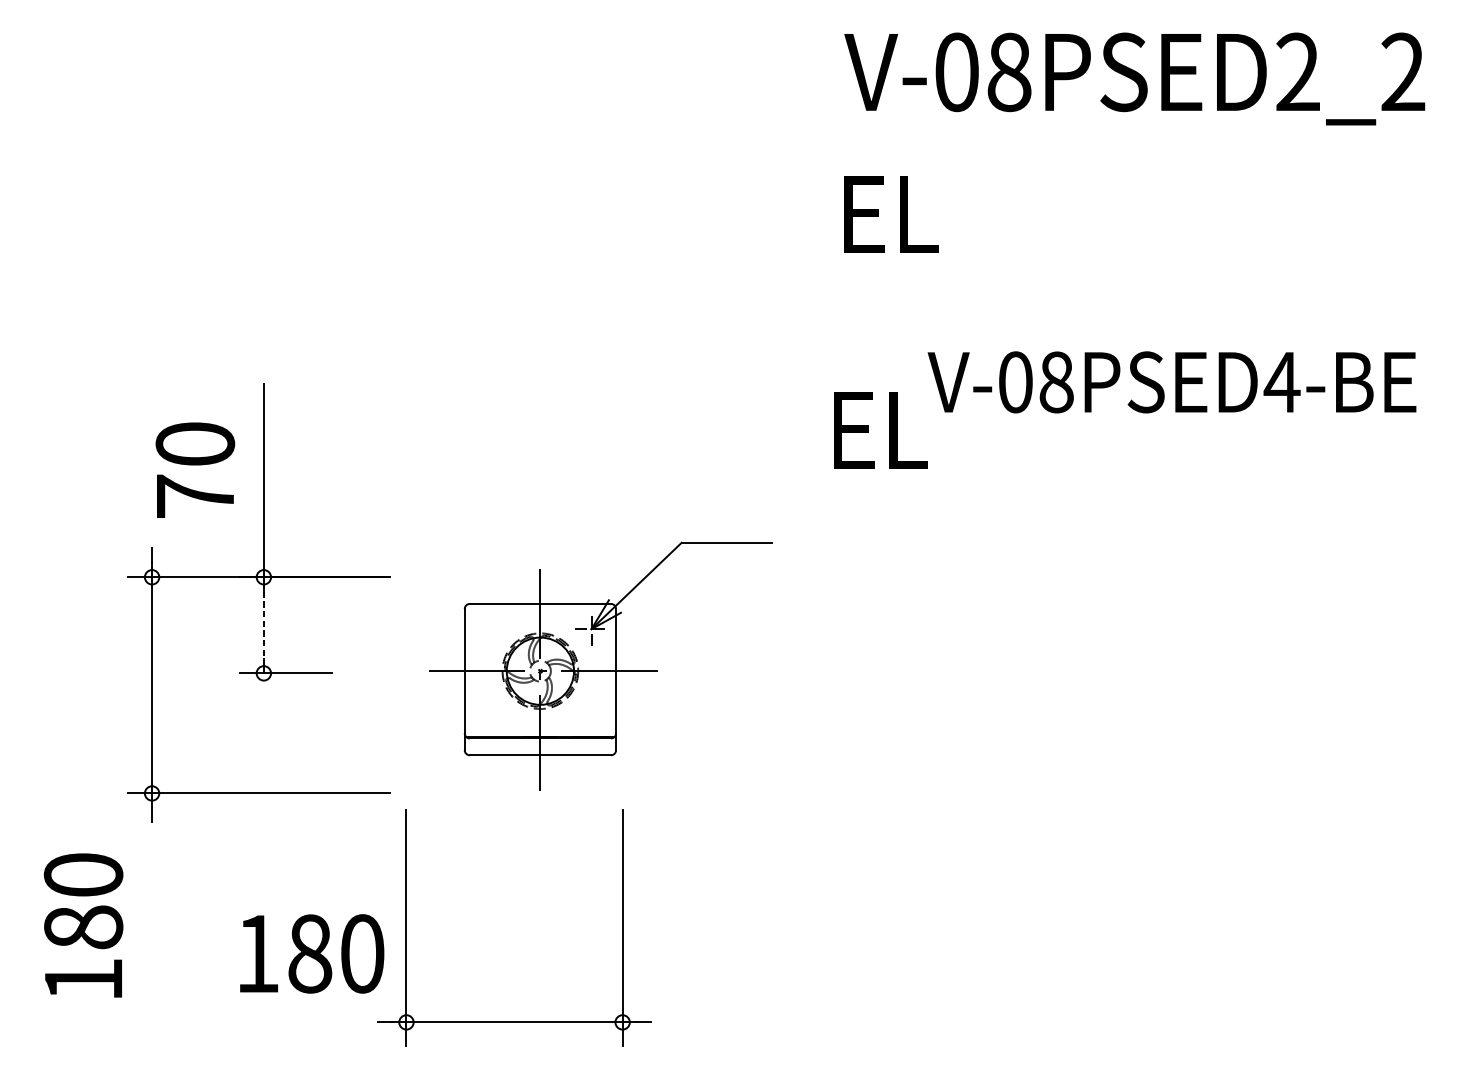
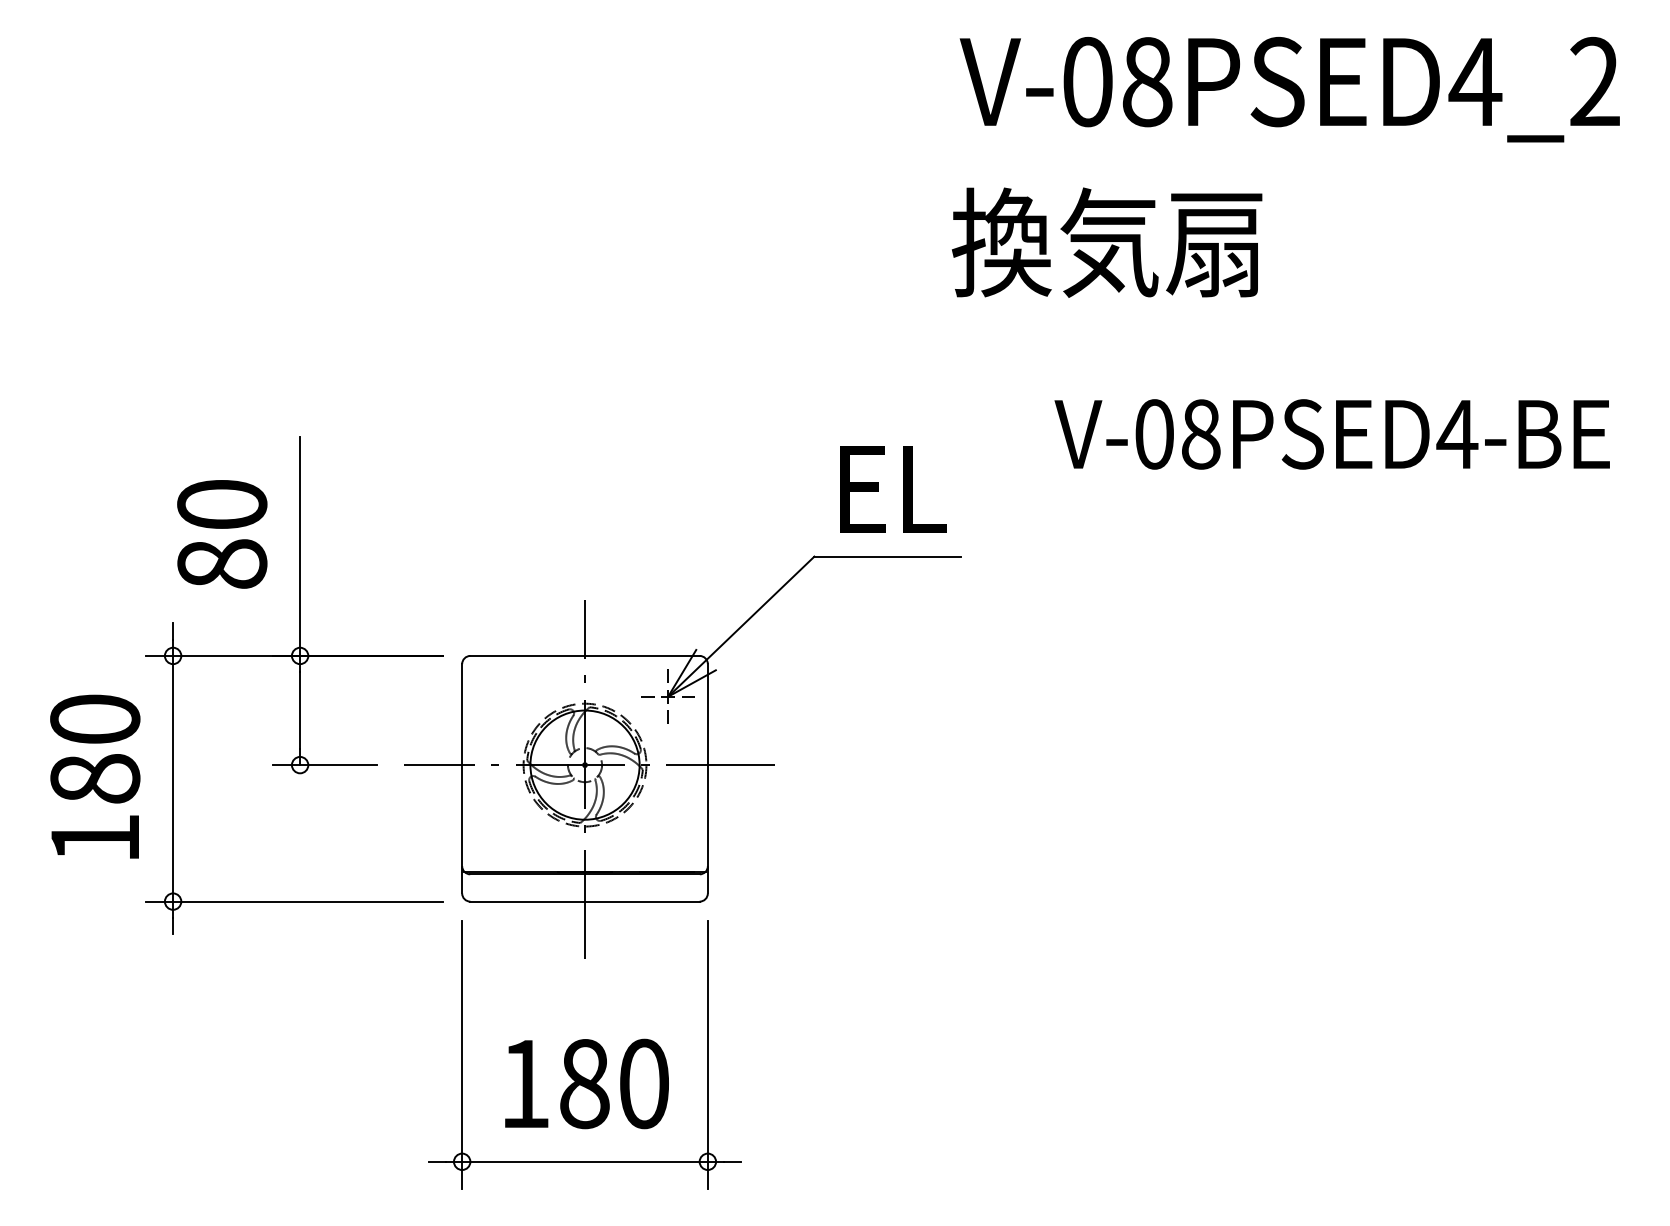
text: (1298, 70) -> (1475, 80), V-08PSED2_2 -> V-08PSED4_2
text: (973, 213) -> (1106, 242), EL -> 換気扇
text: (881, 430) -> (893, 489), moved
text: (195, 495) -> (222, 563), 70 -> 80
line: (264, 626) -> (300, 711), dashed -> solid
part: (600, 665) -> (682, 756), size x1.43
text: (83, 925) -> (95, 776), moved
text: (311, 953) -> (586, 1083), moved

